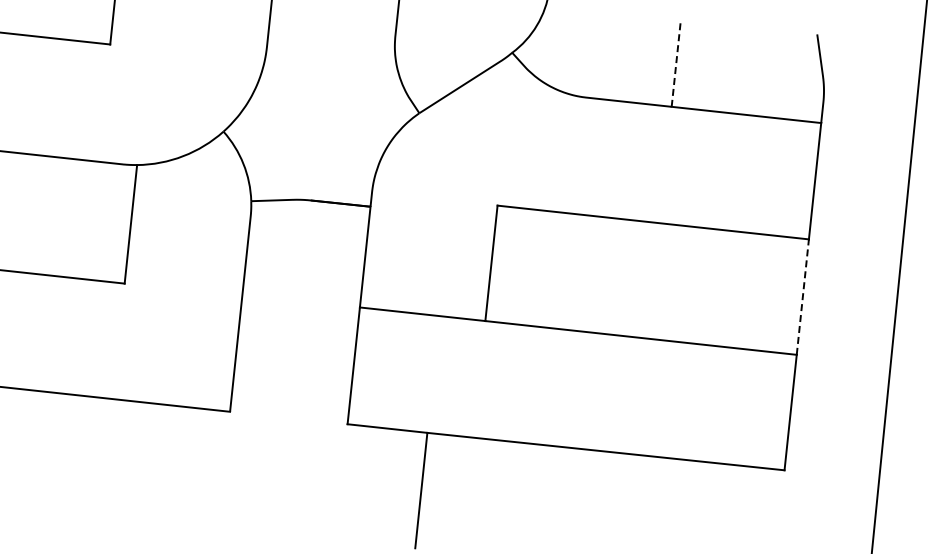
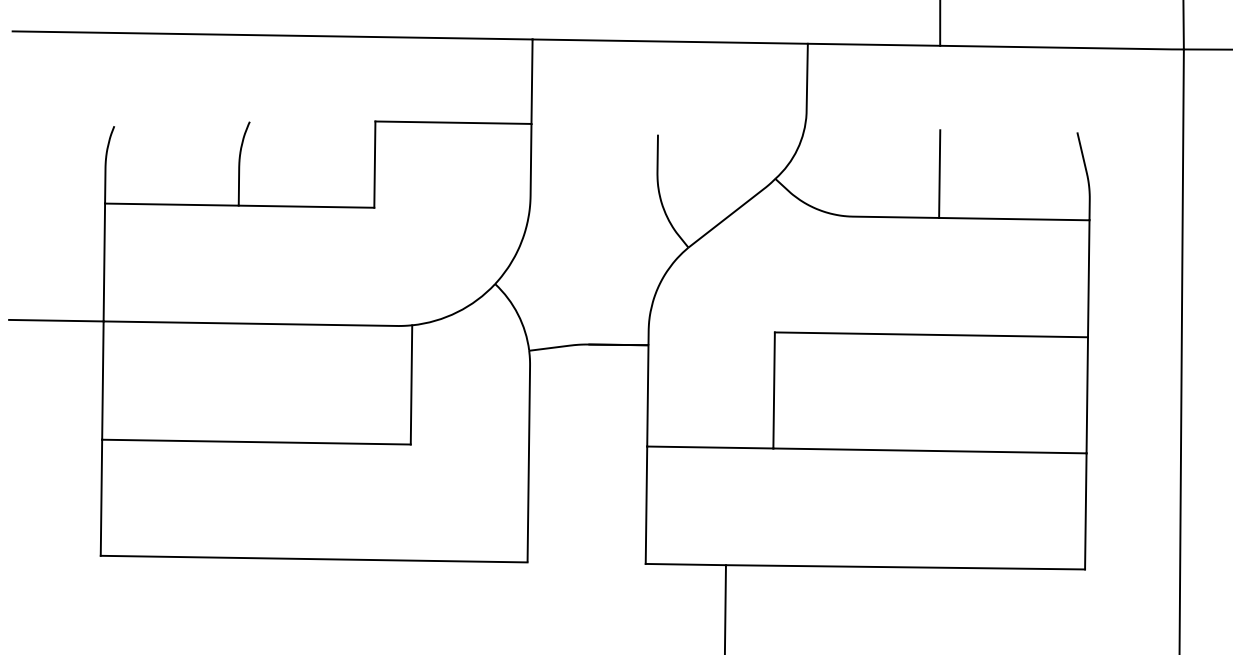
line: (676, 63) -> (939, 174), dashed -> solid
line: (803, 296) -> (1087, 394), dashed -> solid

